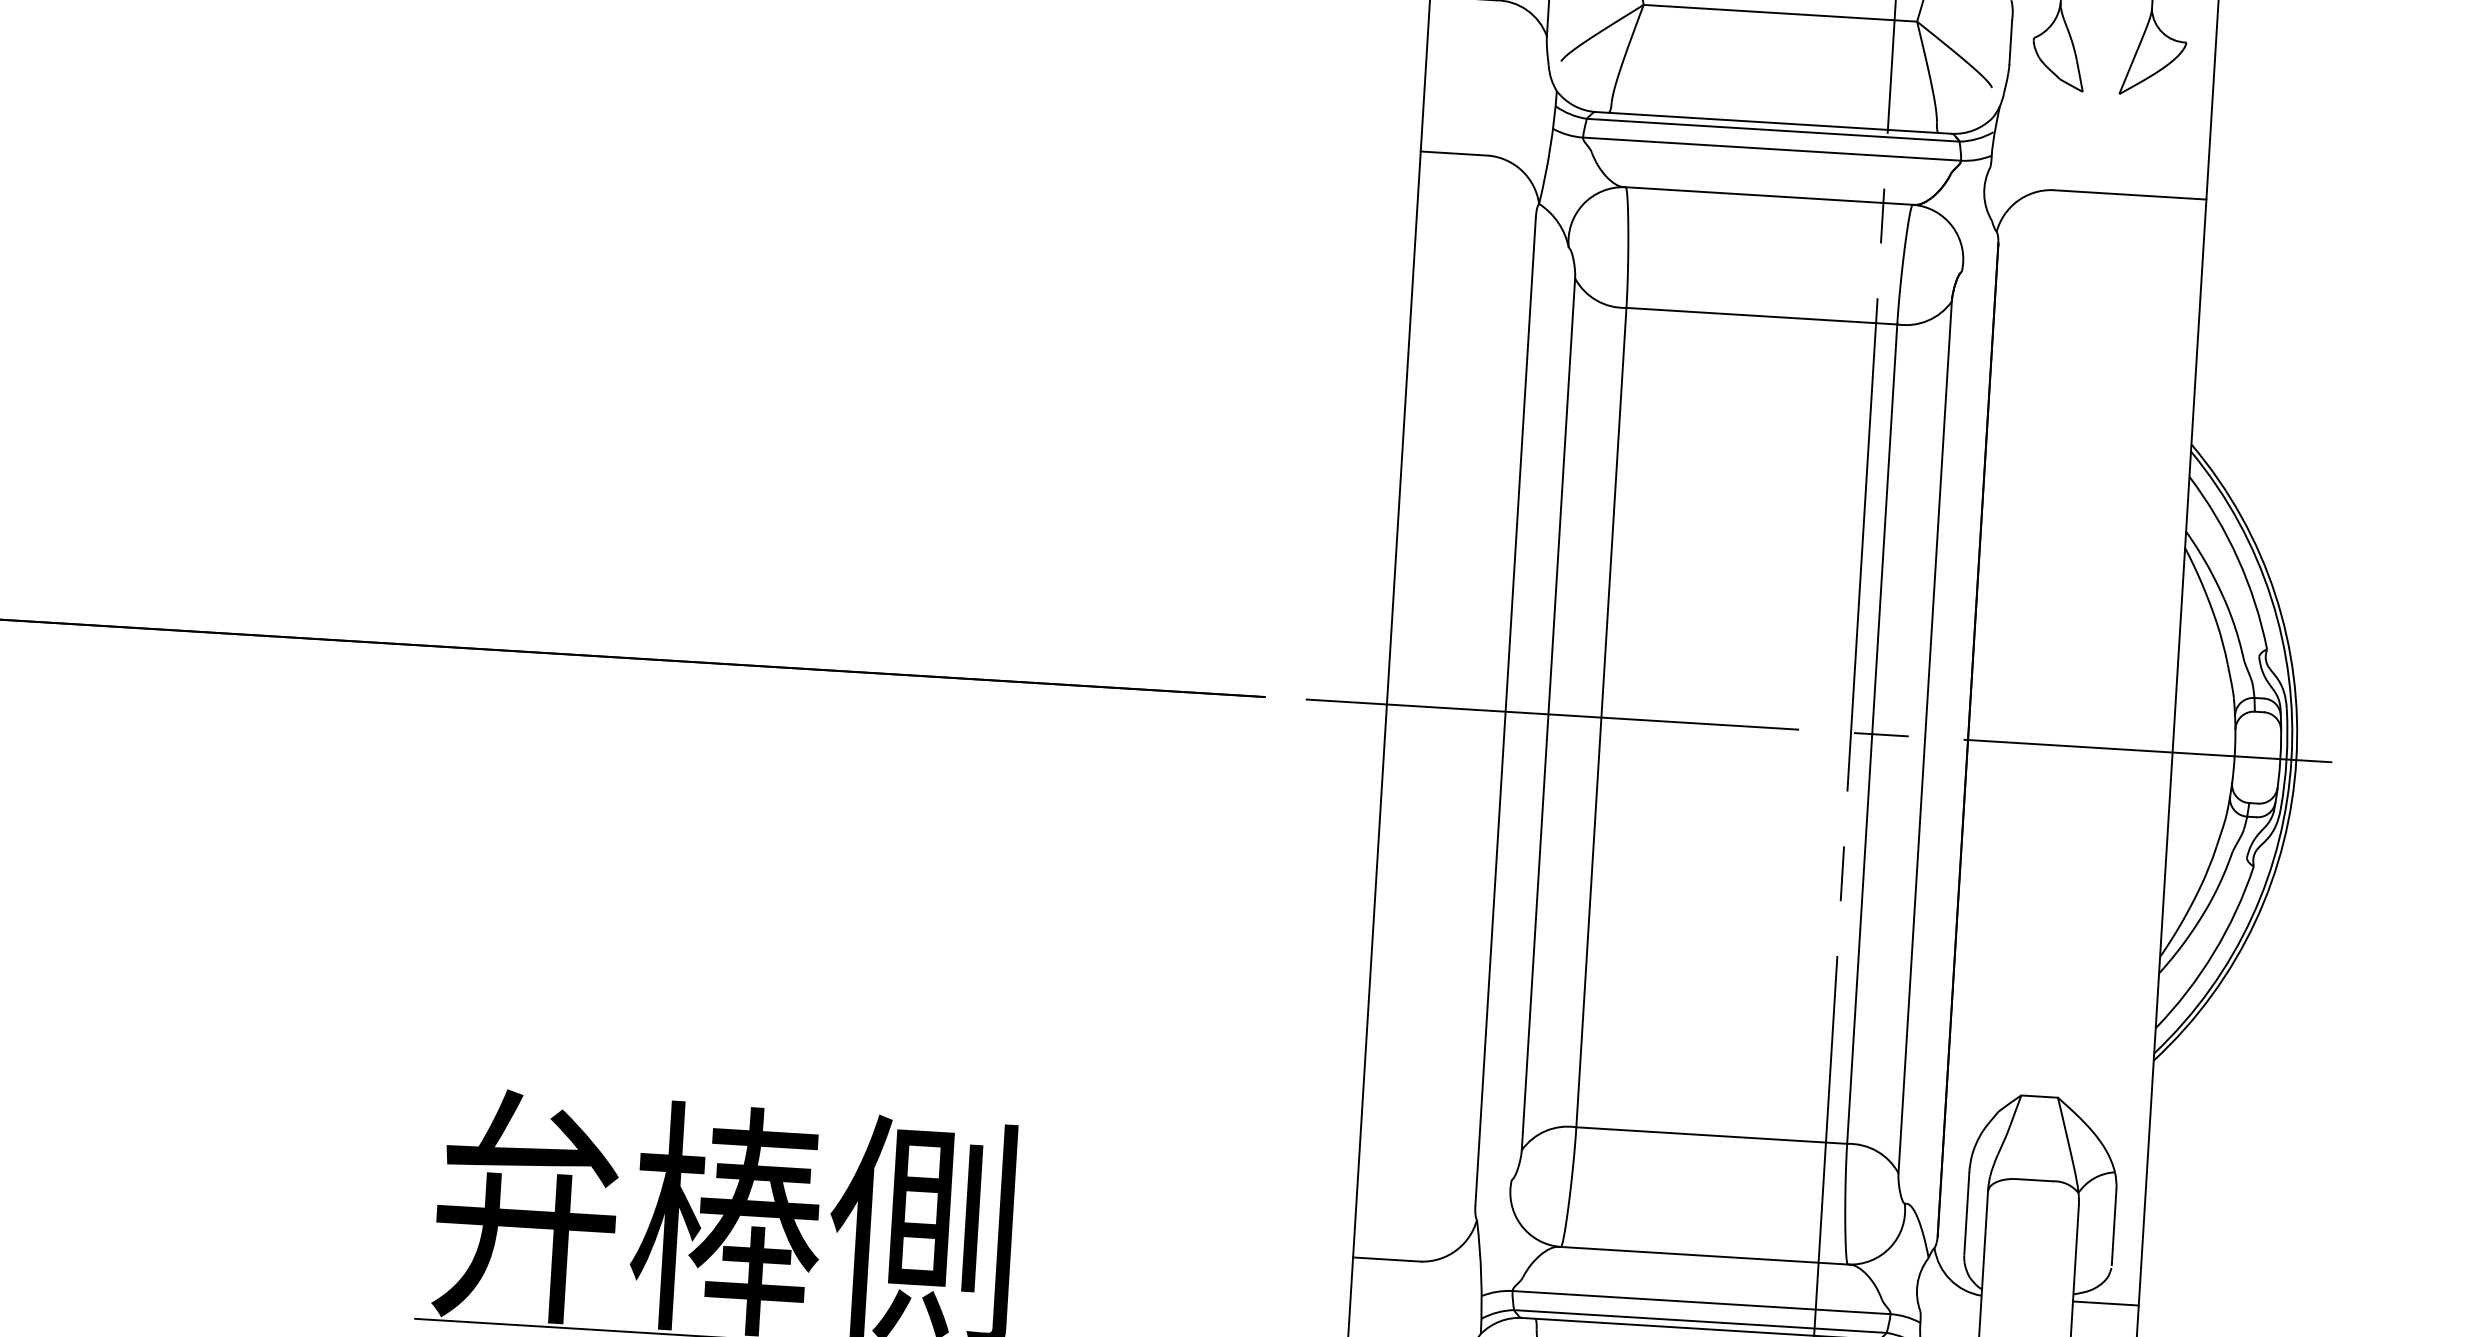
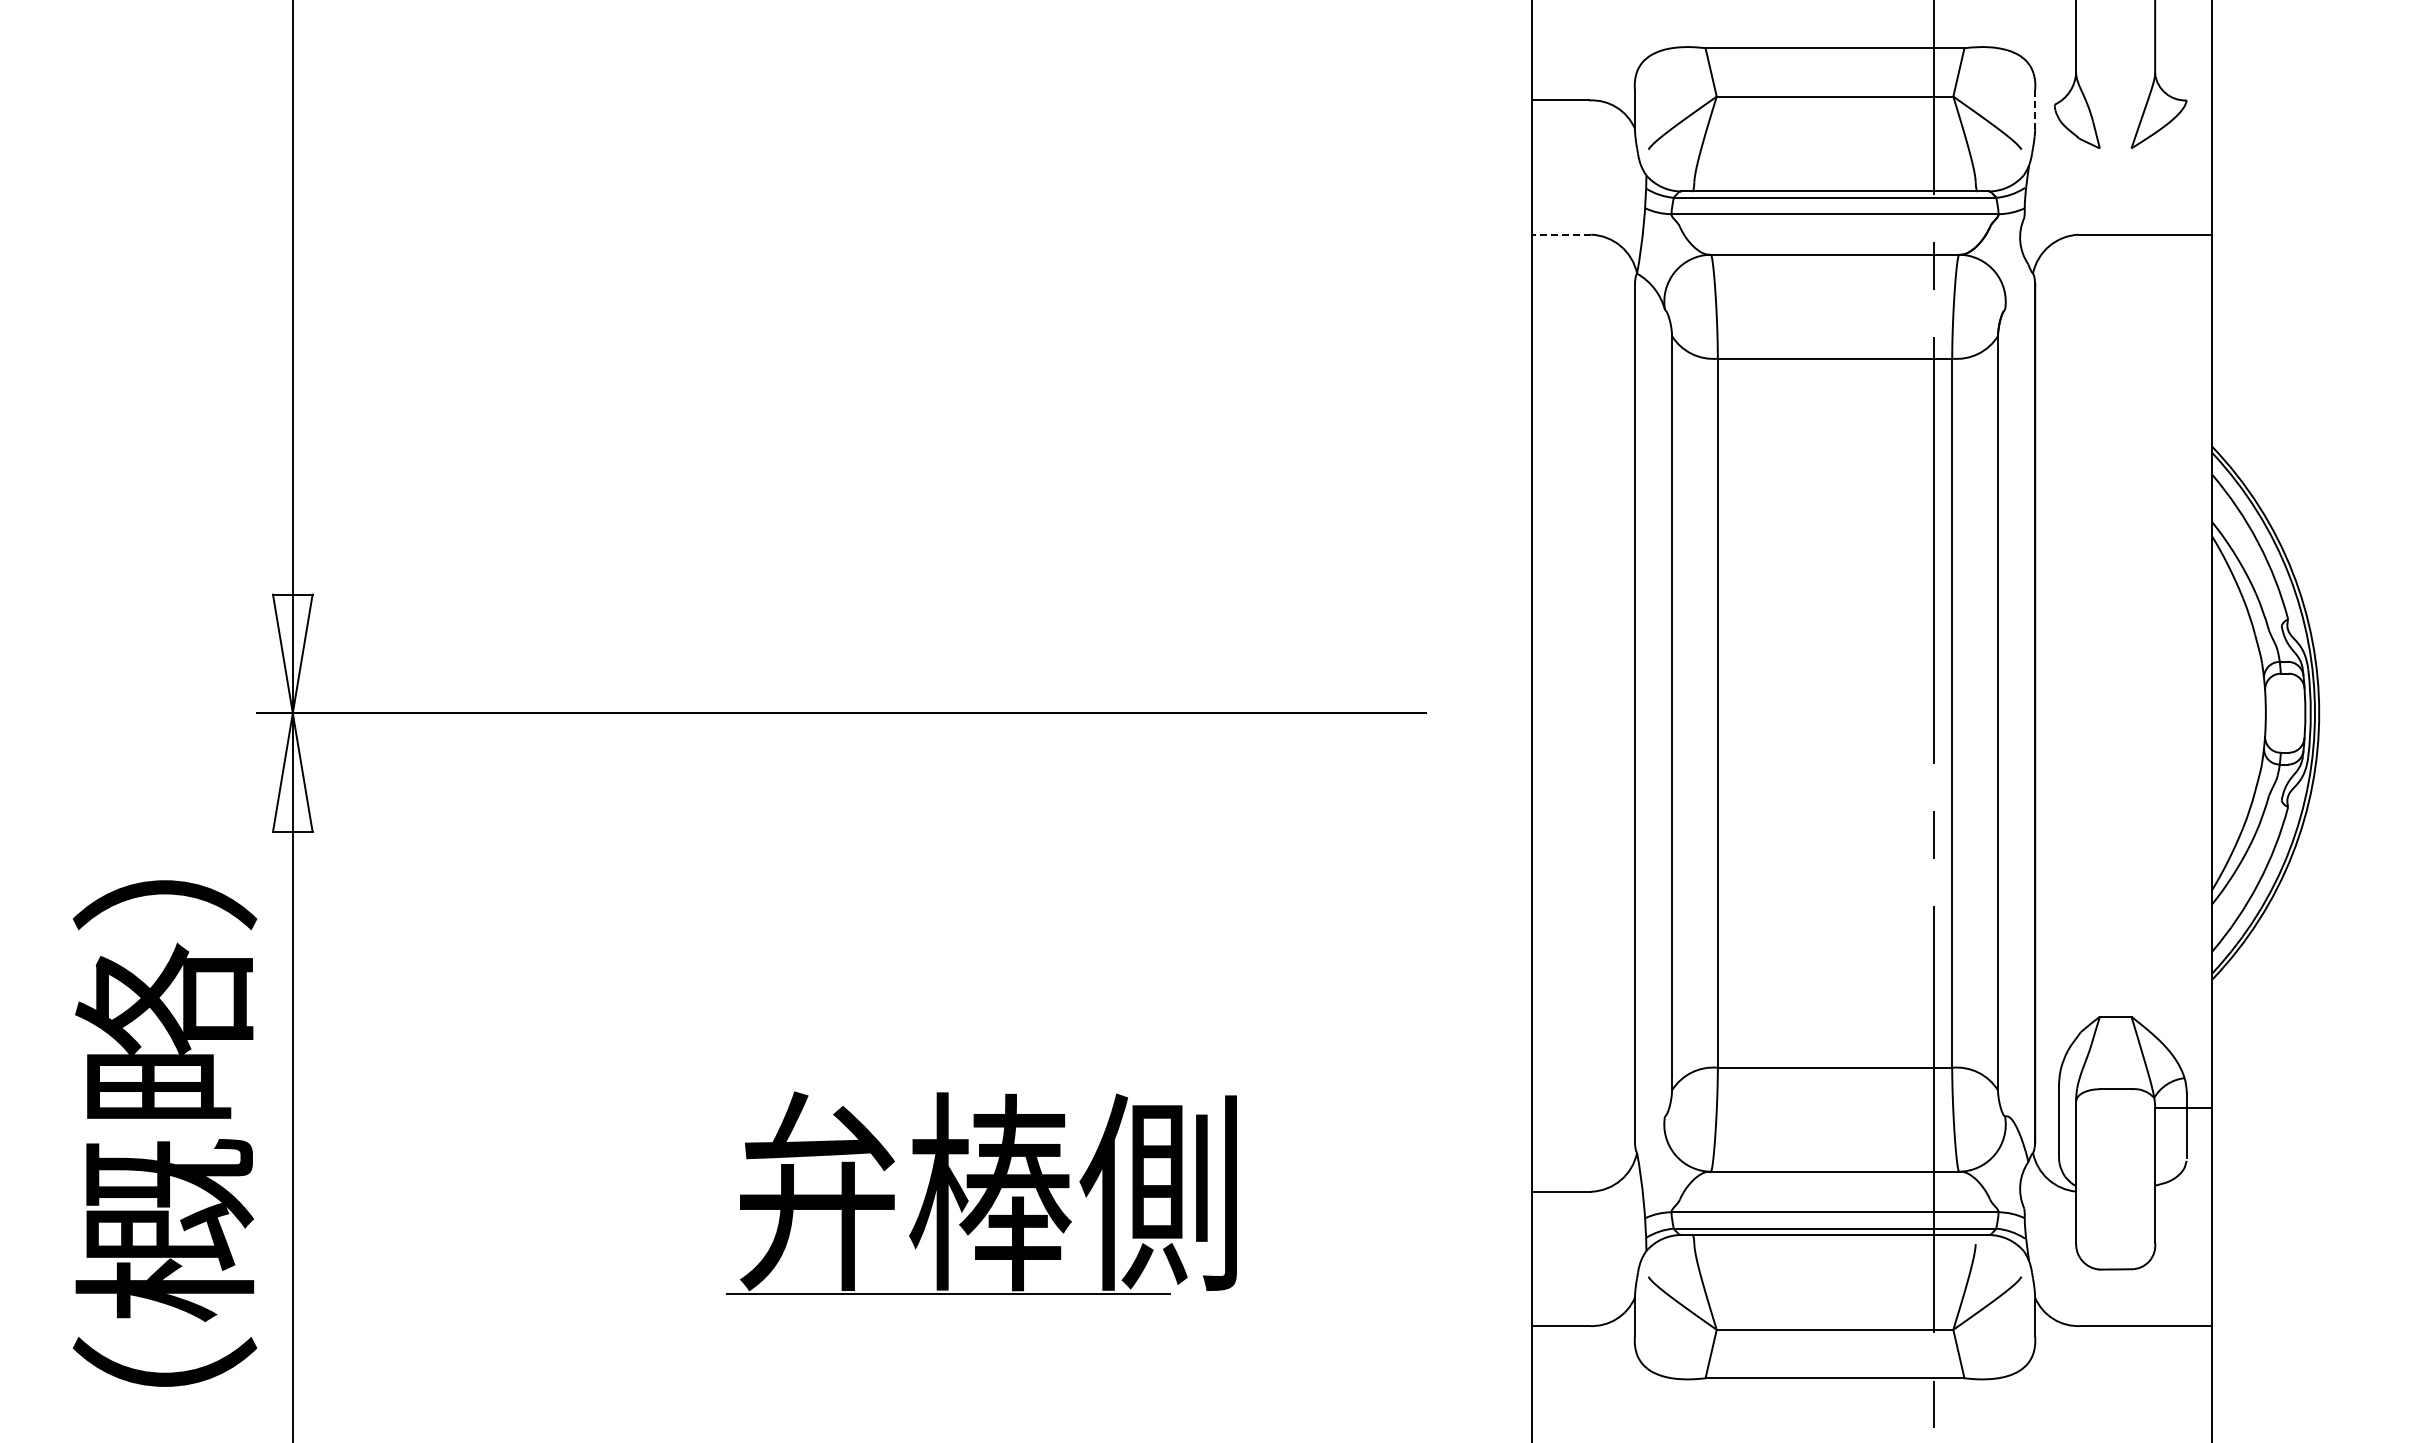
line: (2011, 42) -> (2035, 109), solid -> dashed
line: (1454, 153) -> (1561, 234), solid -> dashed
line: (1819, 731) -> (1906, 713), removed
line: (2105, 1303) -> (2183, 1107), moved

